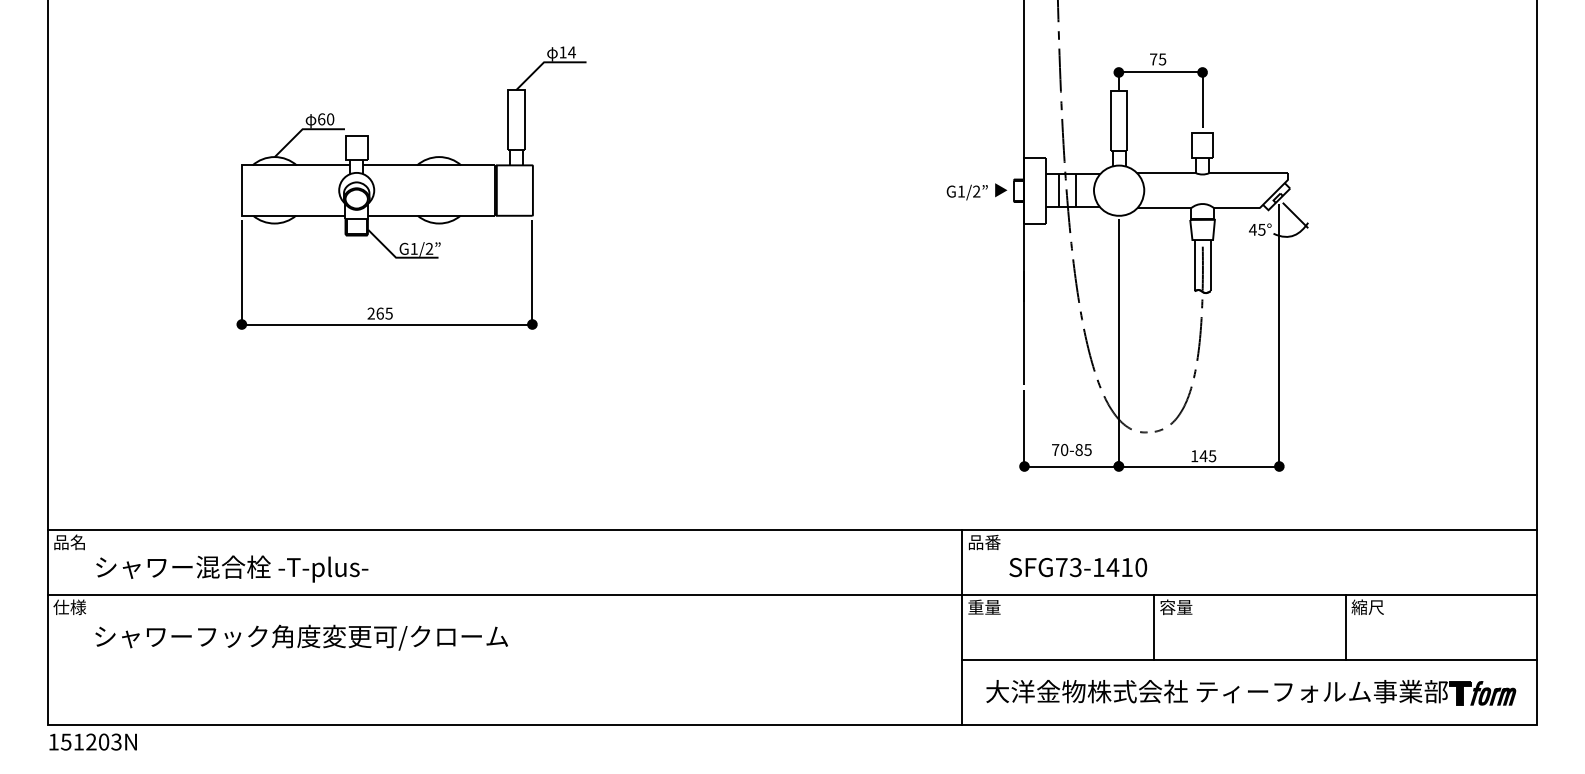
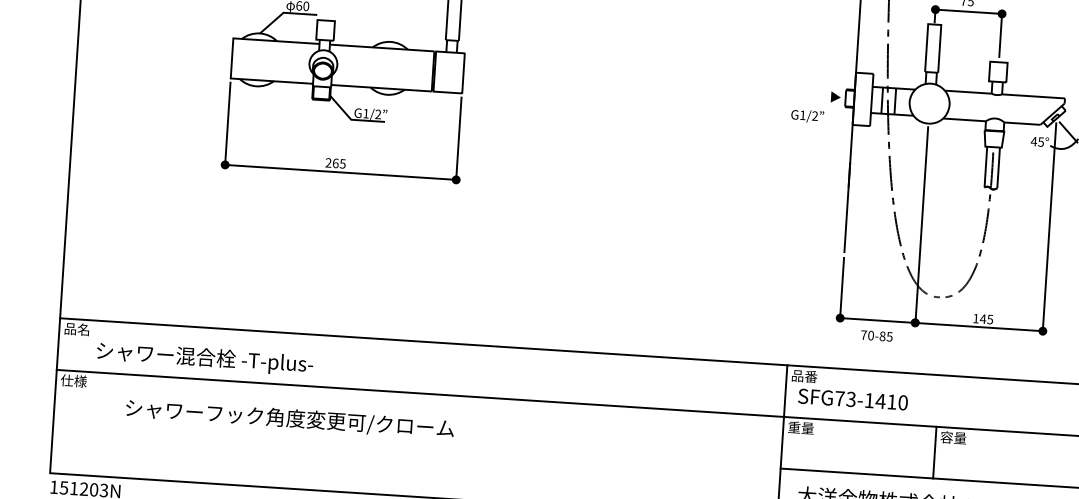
text: (966, 192) -> (806, 116), moved
text: (1071, 449) -> (876, 335), moved
text: (1078, 567) -> (853, 399), moved
text: (301, 637) -> (289, 419), moved

